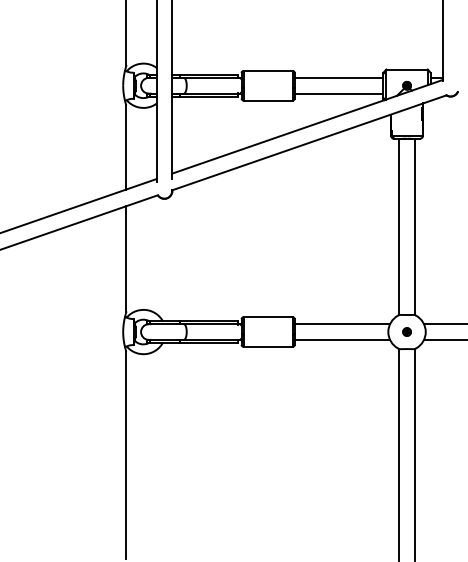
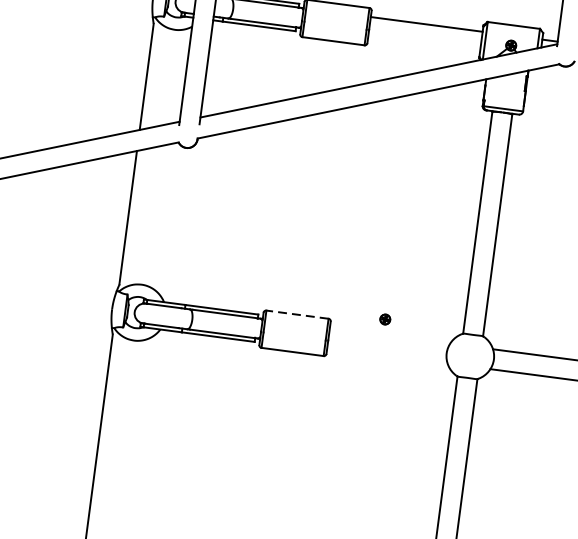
line: (338, 93) -> (423, 44), removed
line: (268, 317) -> (297, 315), solid -> dashed
line: (342, 324) -> (390, 336), removed
part: (406, 331) -> (384, 318), moved
line: (342, 339) -> (387, 355), removed

